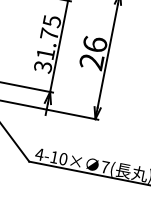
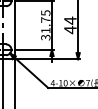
text: (93, 53) -> (70, 25), 26 -> 44

